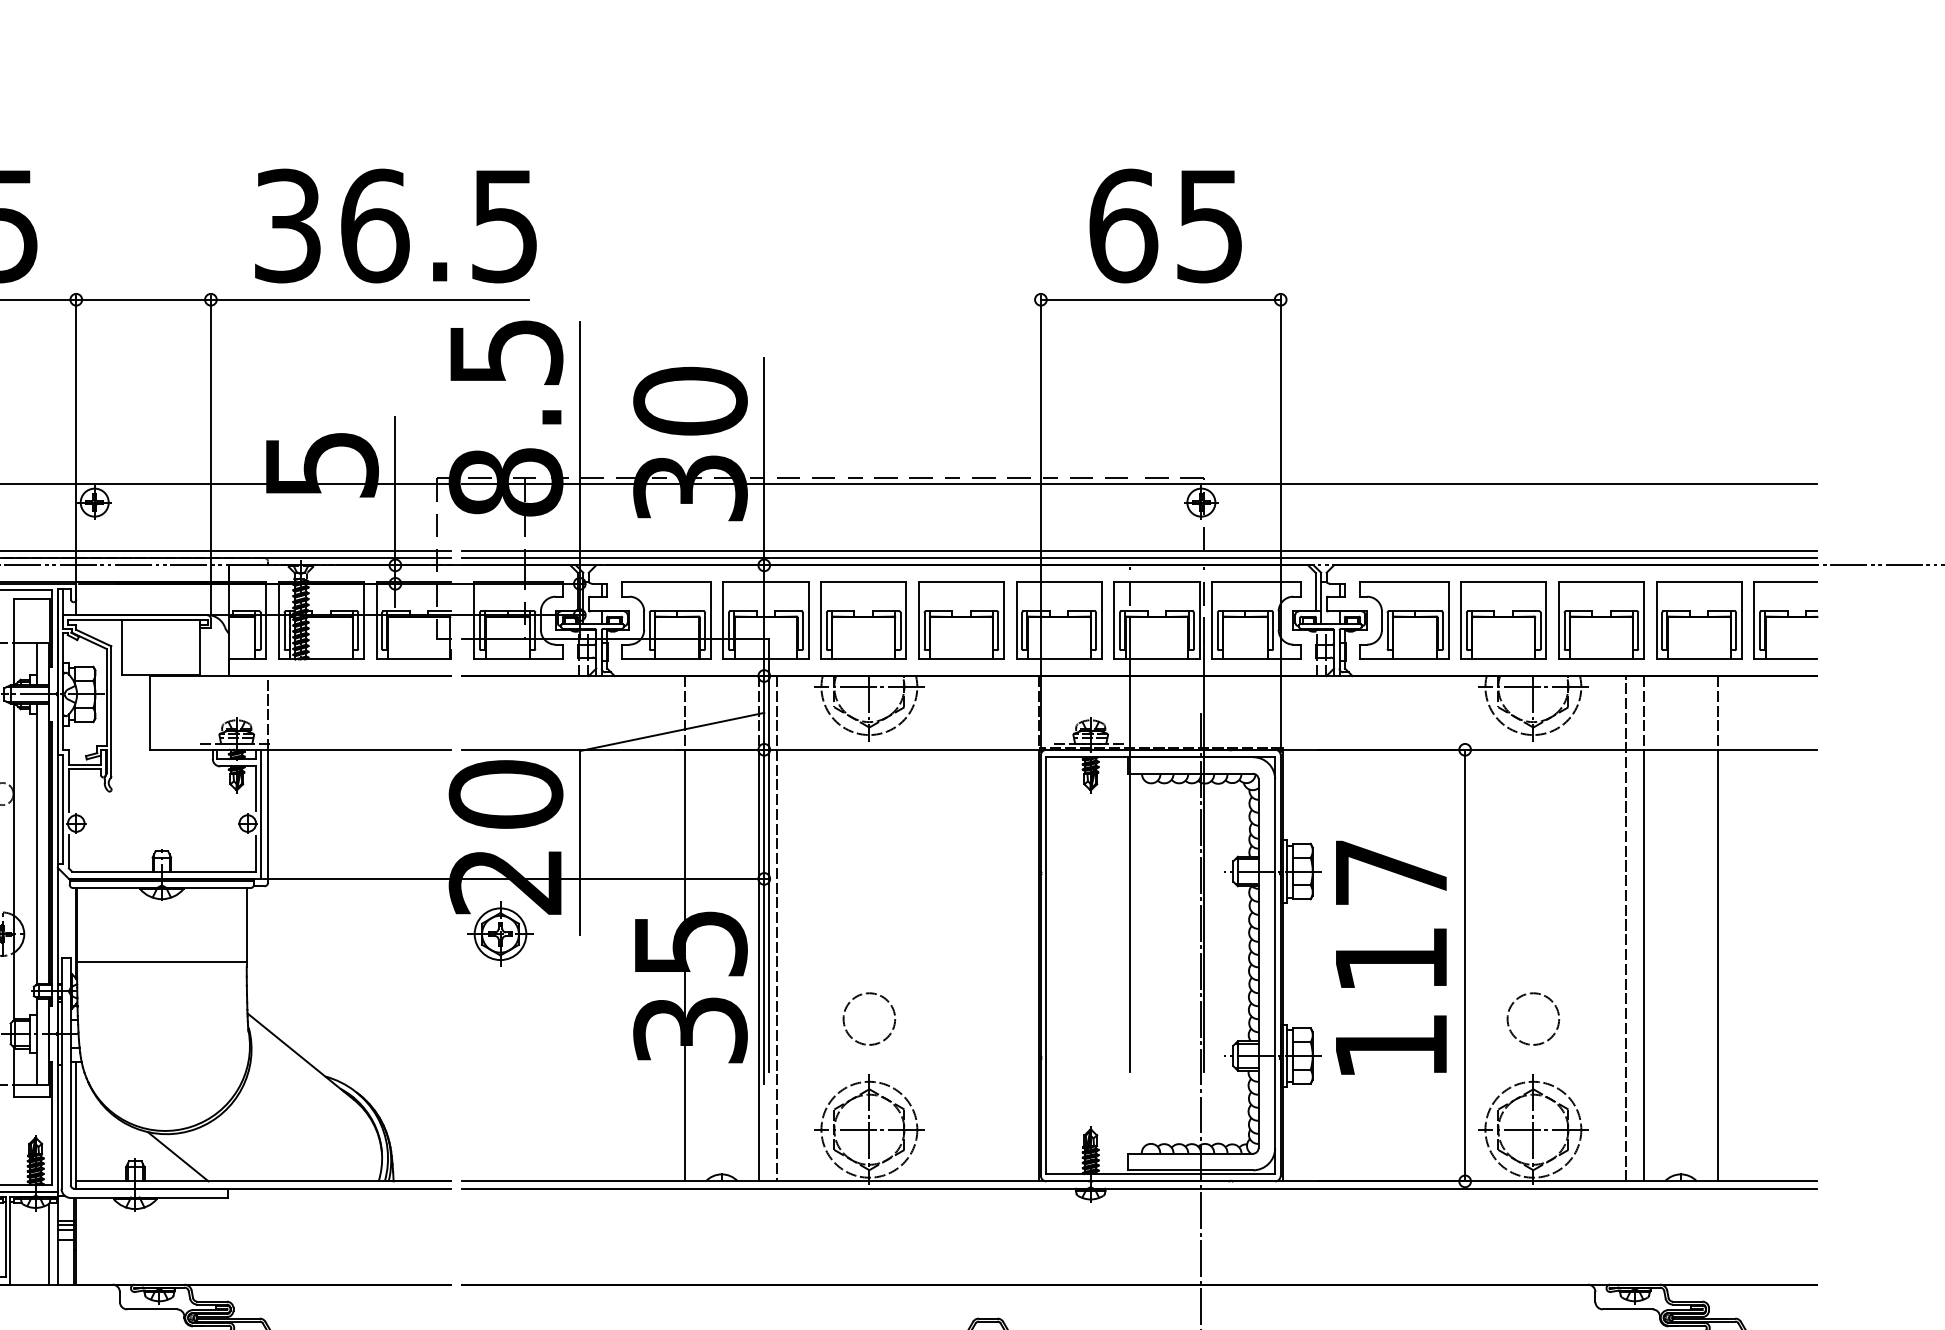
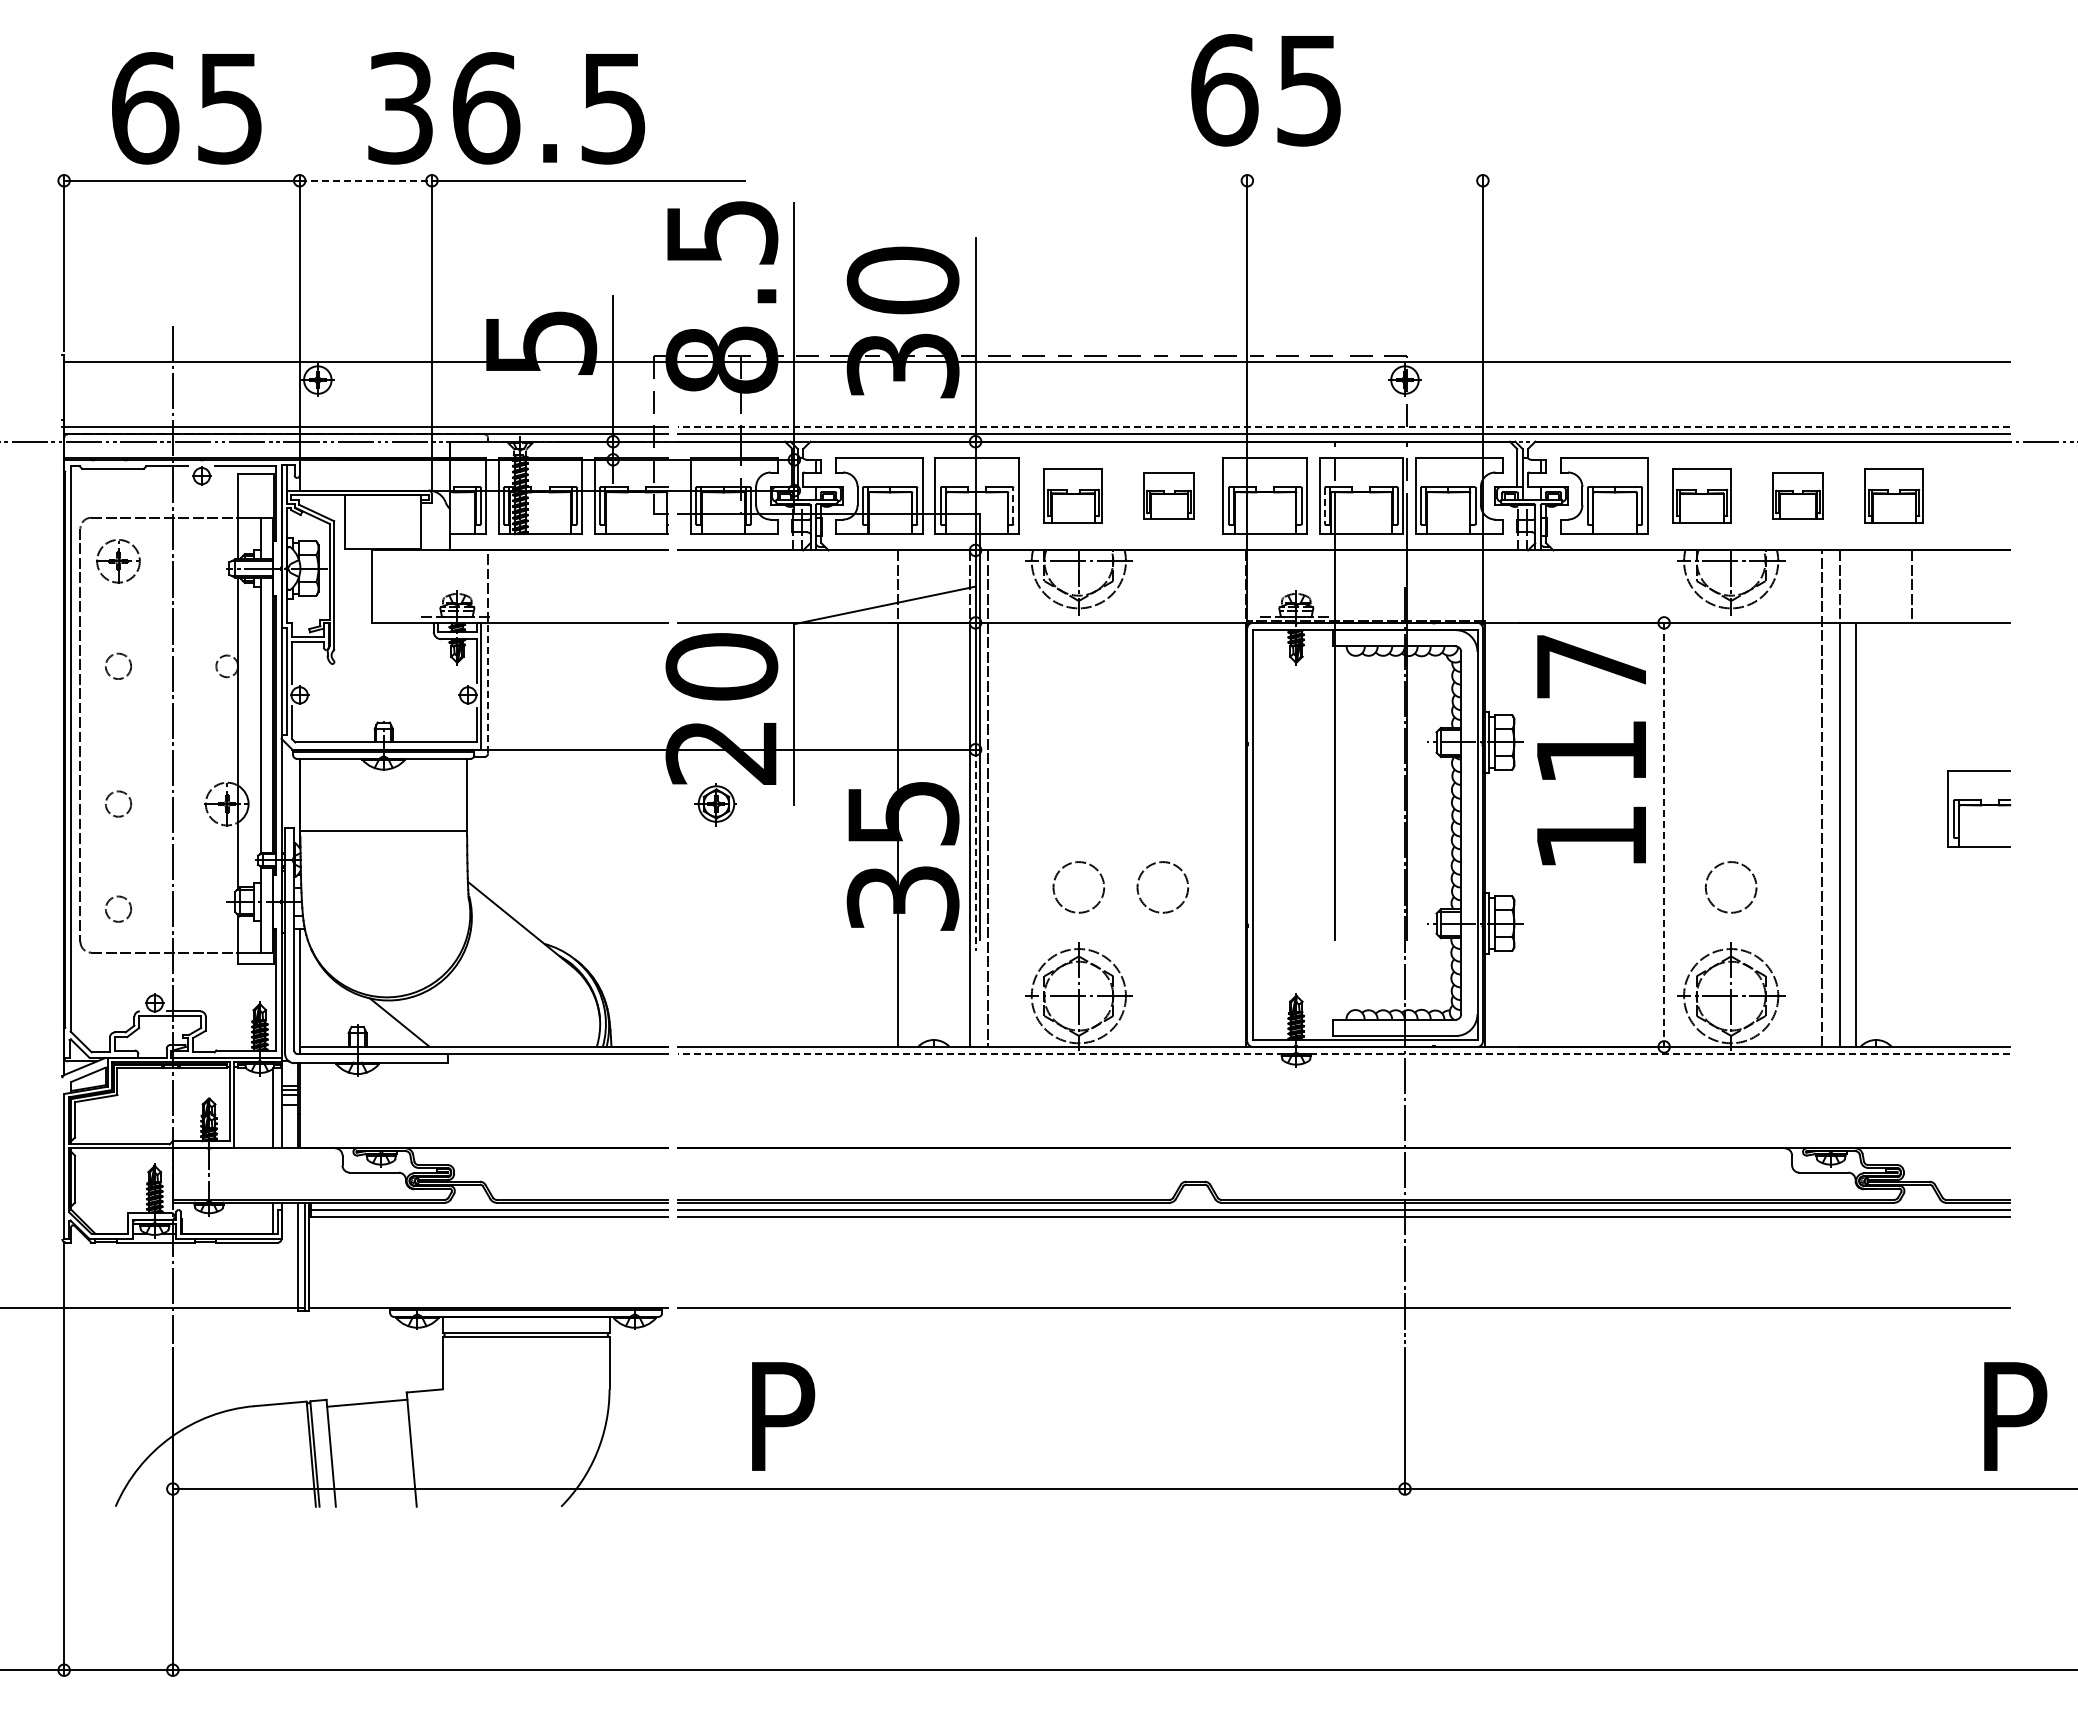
text: (395, 226) -> (506, 108), moved
text: (1165, 226) -> (1265, 90), moved
line: (144, 299) -> (366, 180), solid -> dashed
line: (1160, 299) -> (1364, 180), removed
line: (1139, 550) -> (1344, 427), solid -> dashed
part: (862, 620) -> (1072, 495), size x0.7
part: (960, 620) -> (1168, 495), size x0.6
part: (1503, 620) -> (1701, 495), size x0.7
part: (1600, 620) -> (1797, 495), size x0.6
part: (1698, 620) -> (1893, 495), size x0.7
part: (1786, 620) -> (1979, 808), moved
line: (802, 631) -> (1013, 506), solid -> dashed
line: (1120, 631) -> (1325, 506), solid -> dashed
line: (268, 815) -> (488, 687), solid -> dashed
part: (500, 933) -> (716, 803), size x0.7
text: (1391, 958) -> (1591, 750), moved
line: (1717, 965) -> (1856, 834), moved
line: (1465, 966) -> (1664, 835), solid -> dashed
line: (764, 981) -> (975, 850), solid -> dashed
circle: (954, 1019) -> (1162, 887), added
line: (1139, 1189) -> (1344, 1054), solid -> dashed

